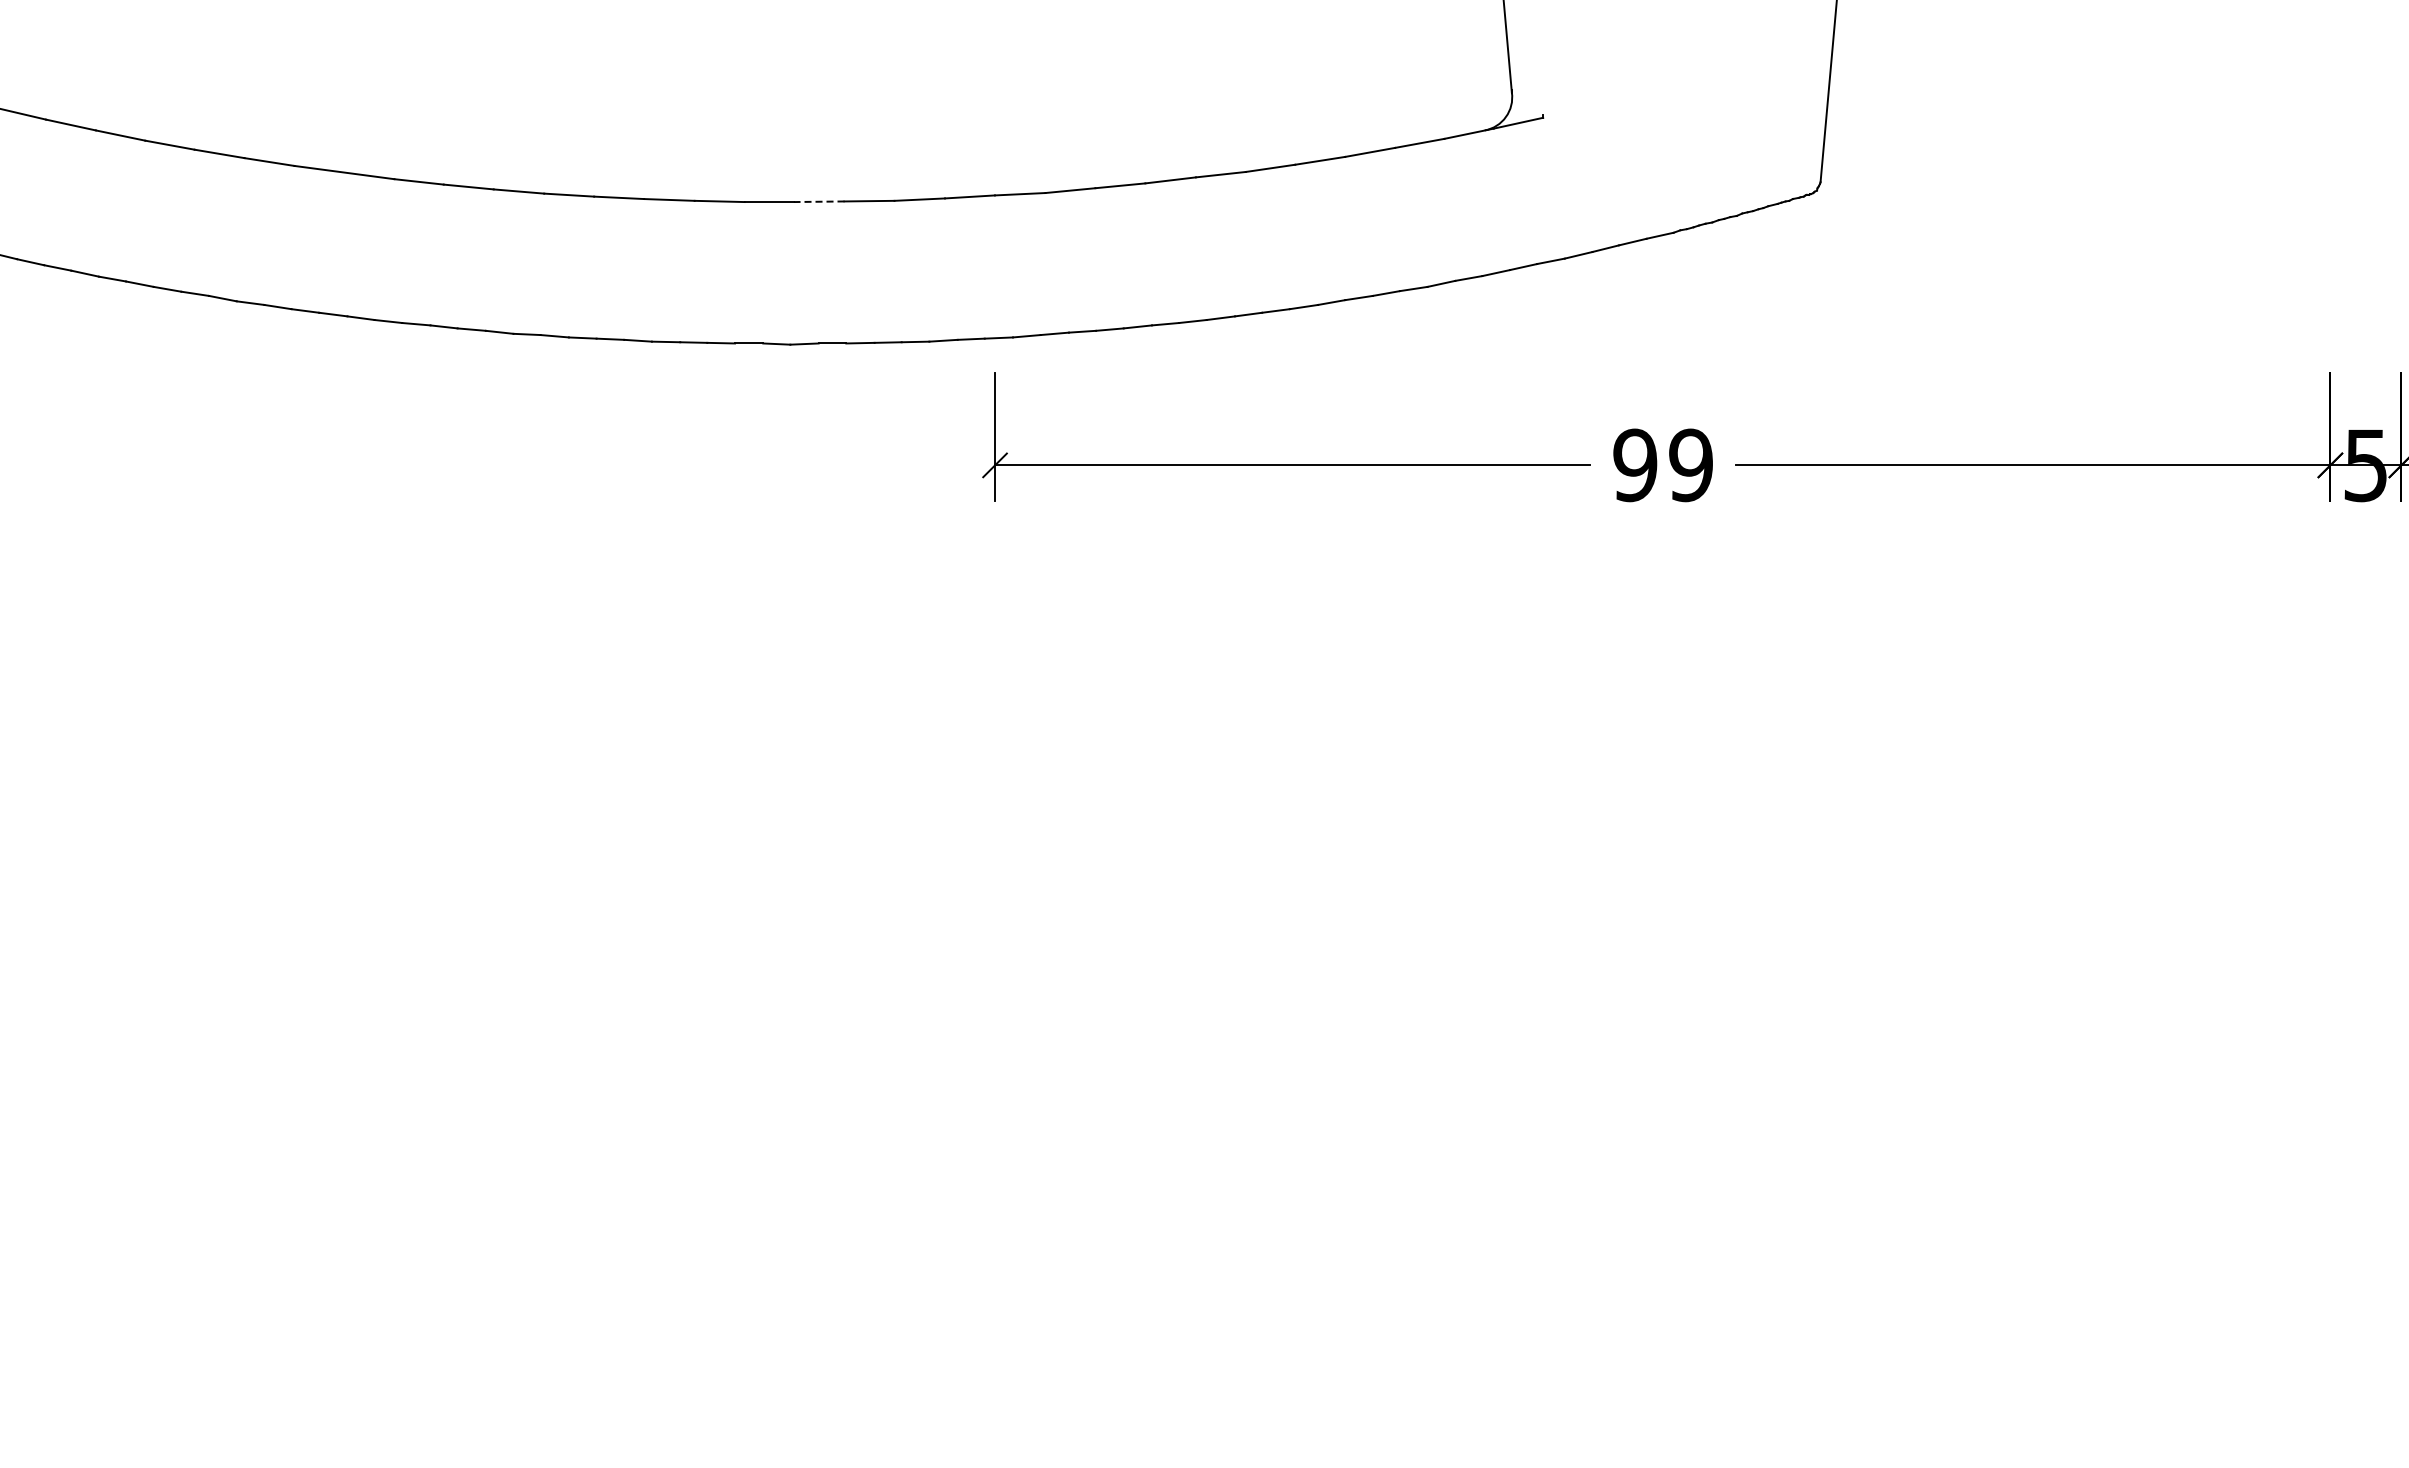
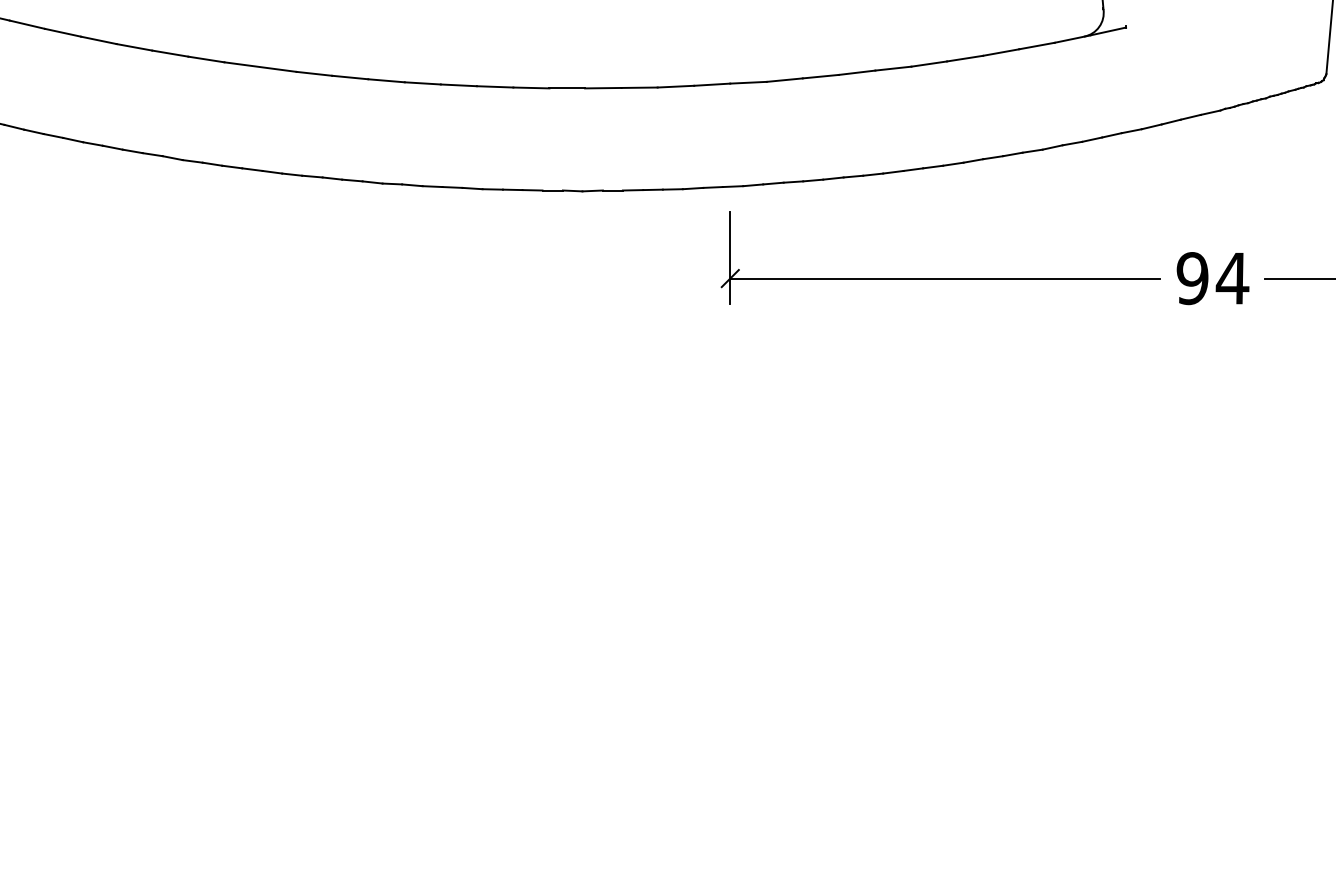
line: (818, 201) -> (602, 88), dashed -> solid
text: (1690, 465) -> (1232, 278), 99 -> 94

